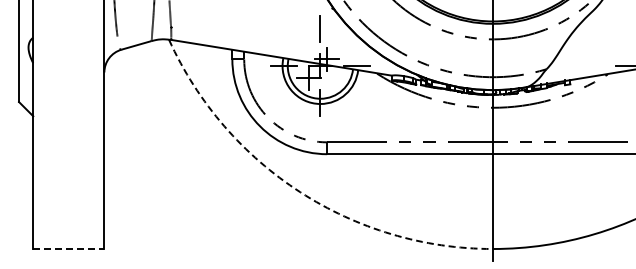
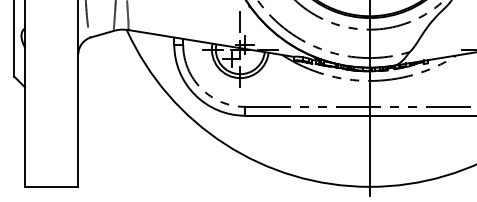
arc: (300, 192) -> (225, 144), dashed -> solid
line: (68, 249) -> (51, 187), dashed -> solid

